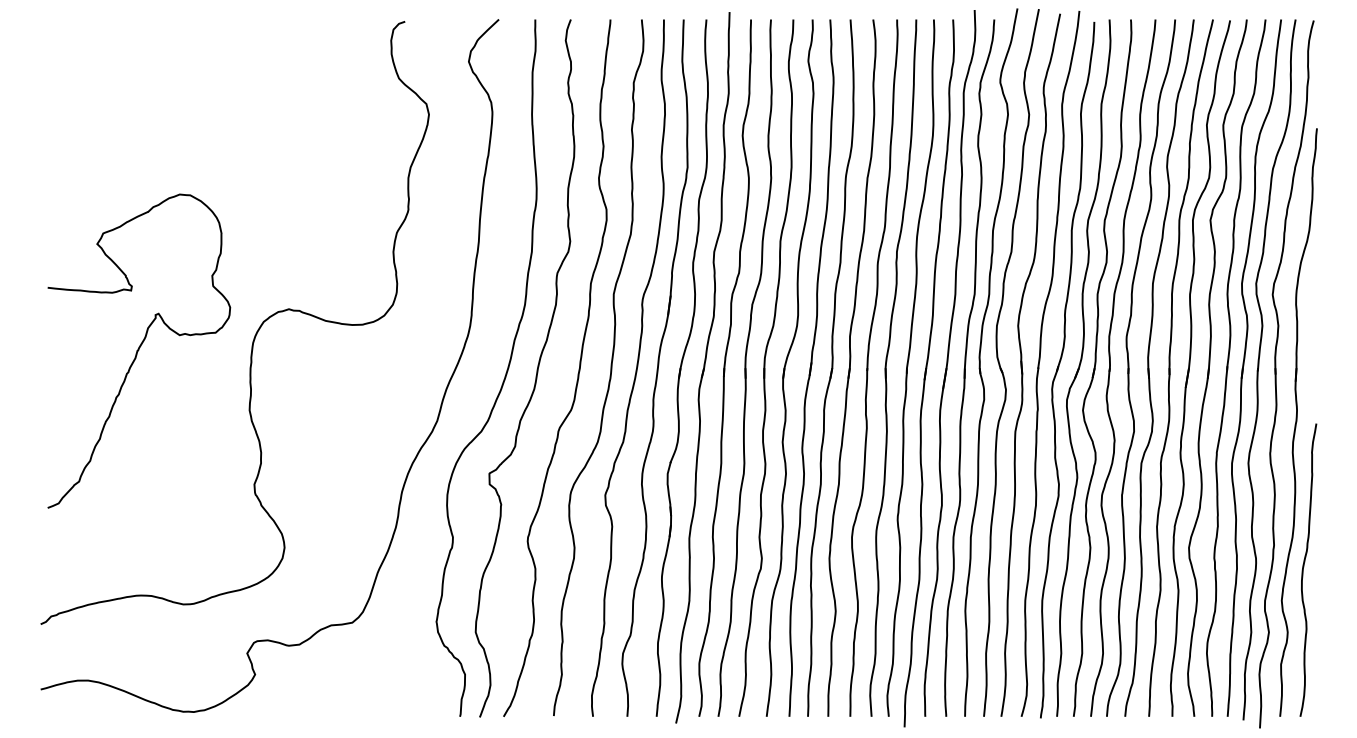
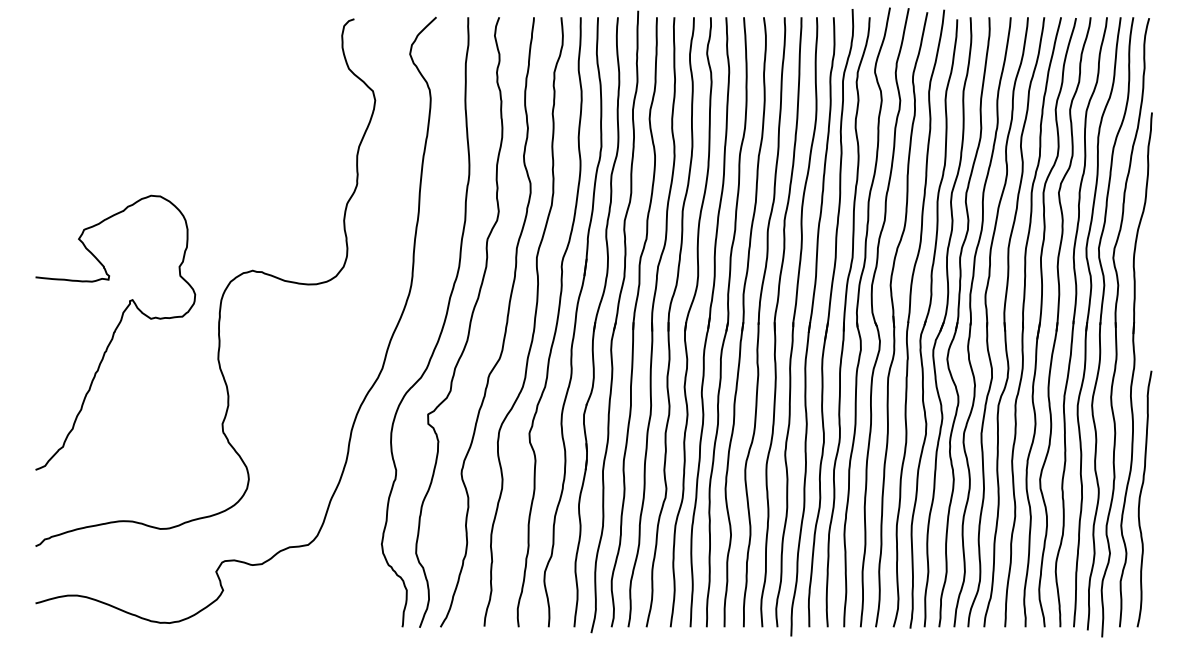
curve: (139, 350) -> (115, 332), moved

